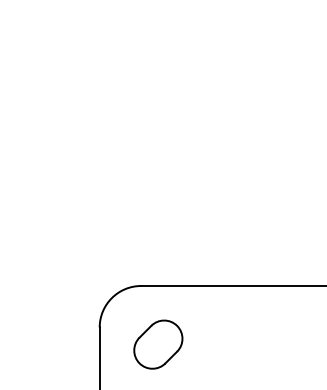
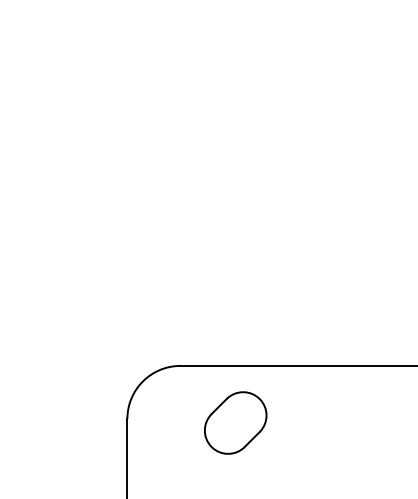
part: (158, 344) -> (235, 422), moved

